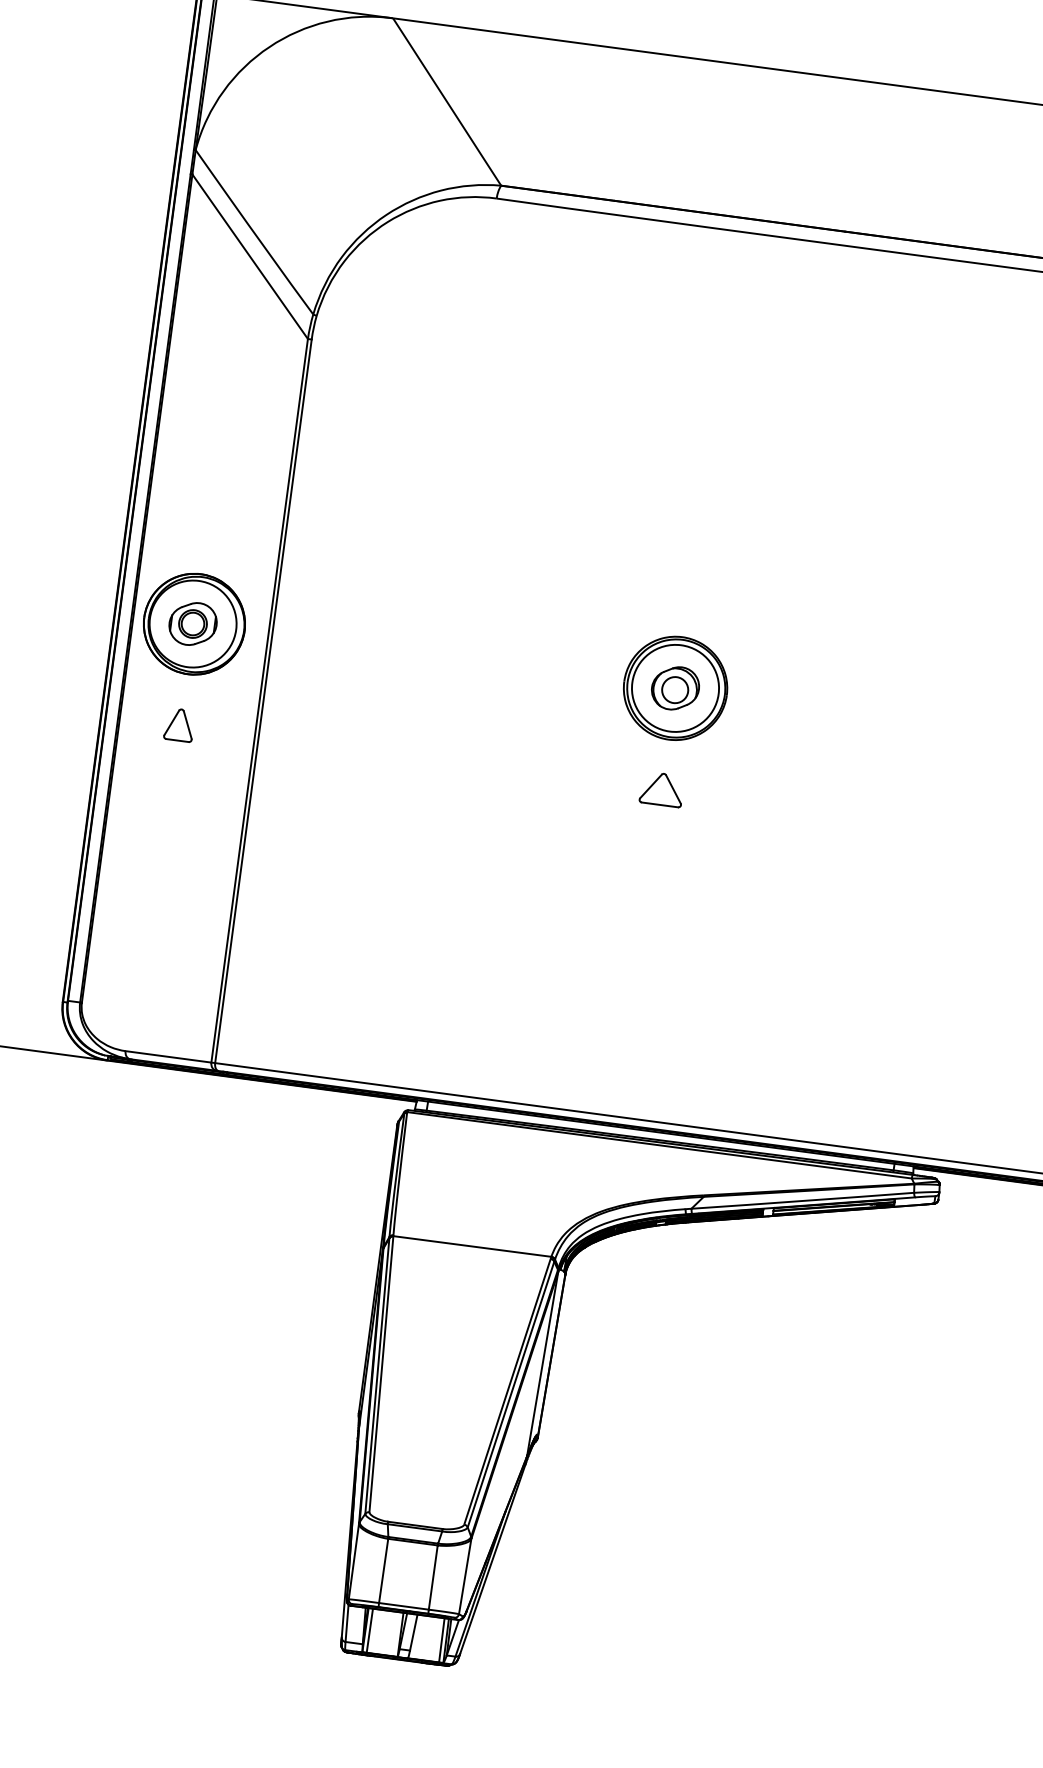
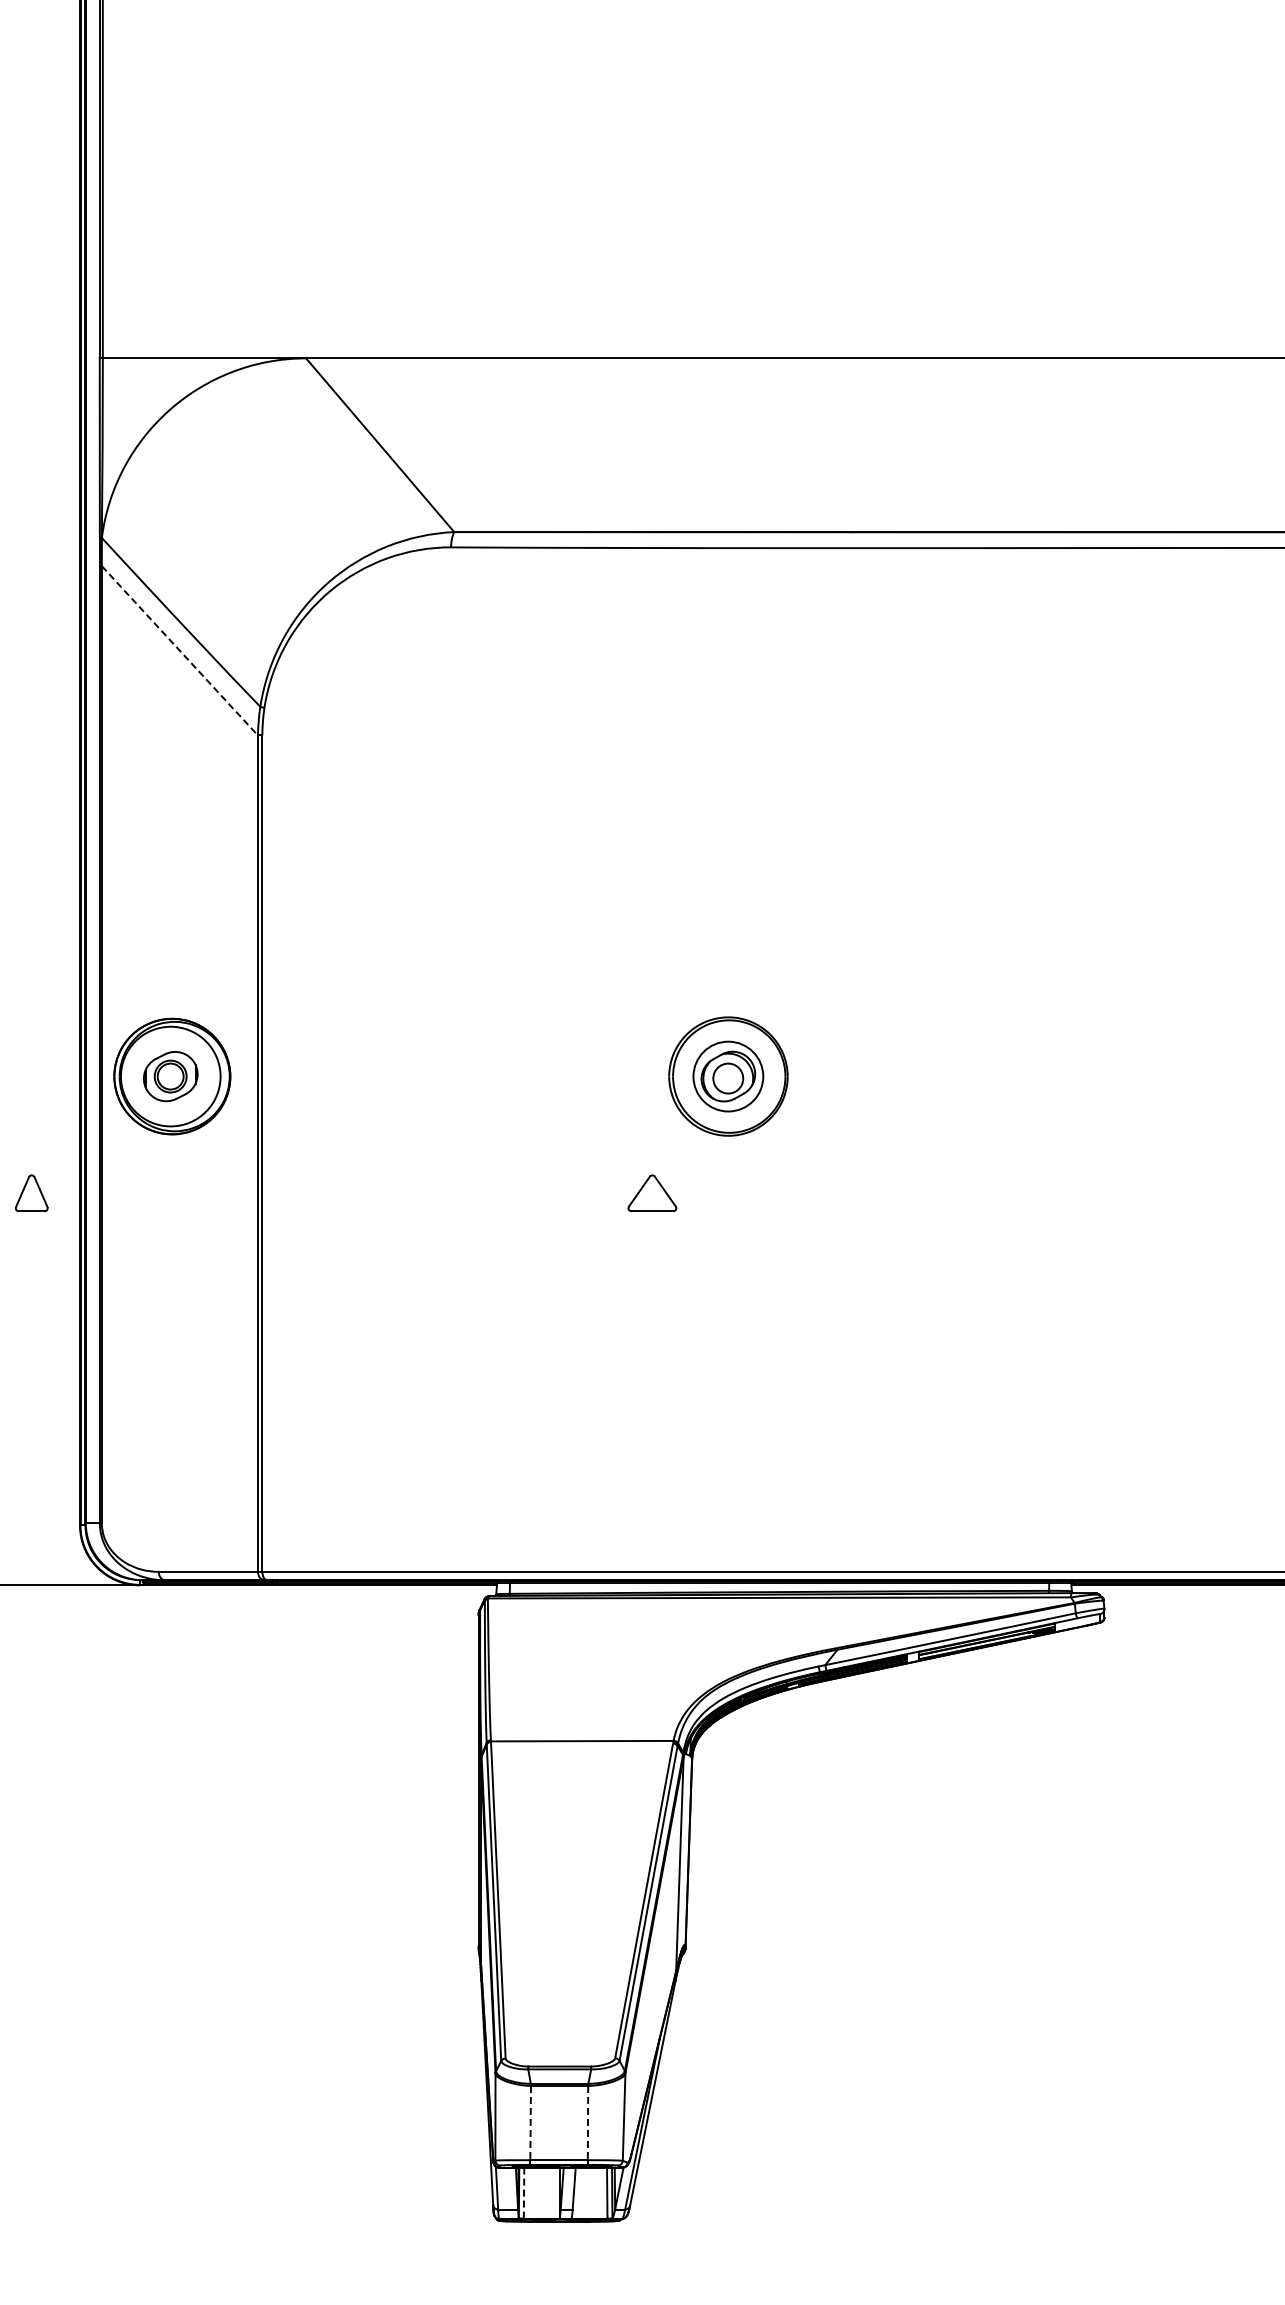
line: (250, 257) -> (180, 651), solid -> dashed
circle: (675, 688) -> (728, 1076), size x0.7
part: (179, 725) -> (31, 1193), moved
part: (662, 788) -> (652, 1192), moved
line: (383, 1571) -> (530, 2123), solid -> dashed
line: (433, 1577) -> (588, 2123), solid -> dashed
line: (370, 1631) -> (524, 2193), solid -> dashed

